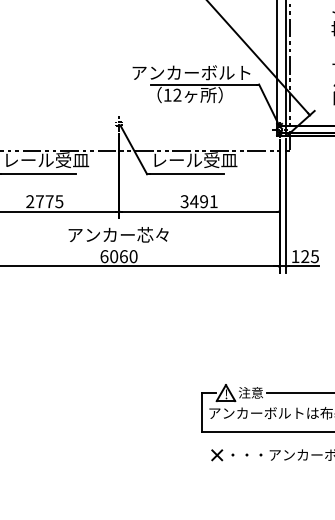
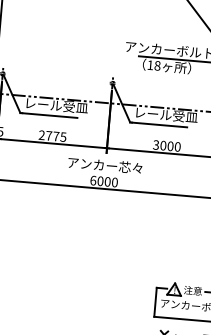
text: (177, 94) -> (157, 65), 12 -> 18
text: (203, 201) -> (170, 146), 3491 -> 3000
text: (123, 256) -> (107, 181), 6060 -> 6000

